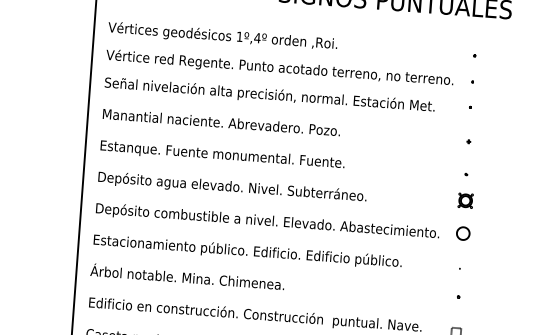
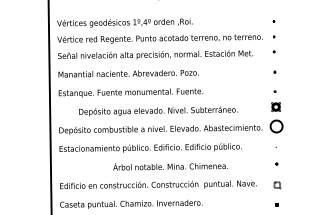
text: (232, 187) -> (158, 111), moved
part: (461, 233) -> (275, 126), size x1.6
text: (187, 277) -> (170, 166), moved

